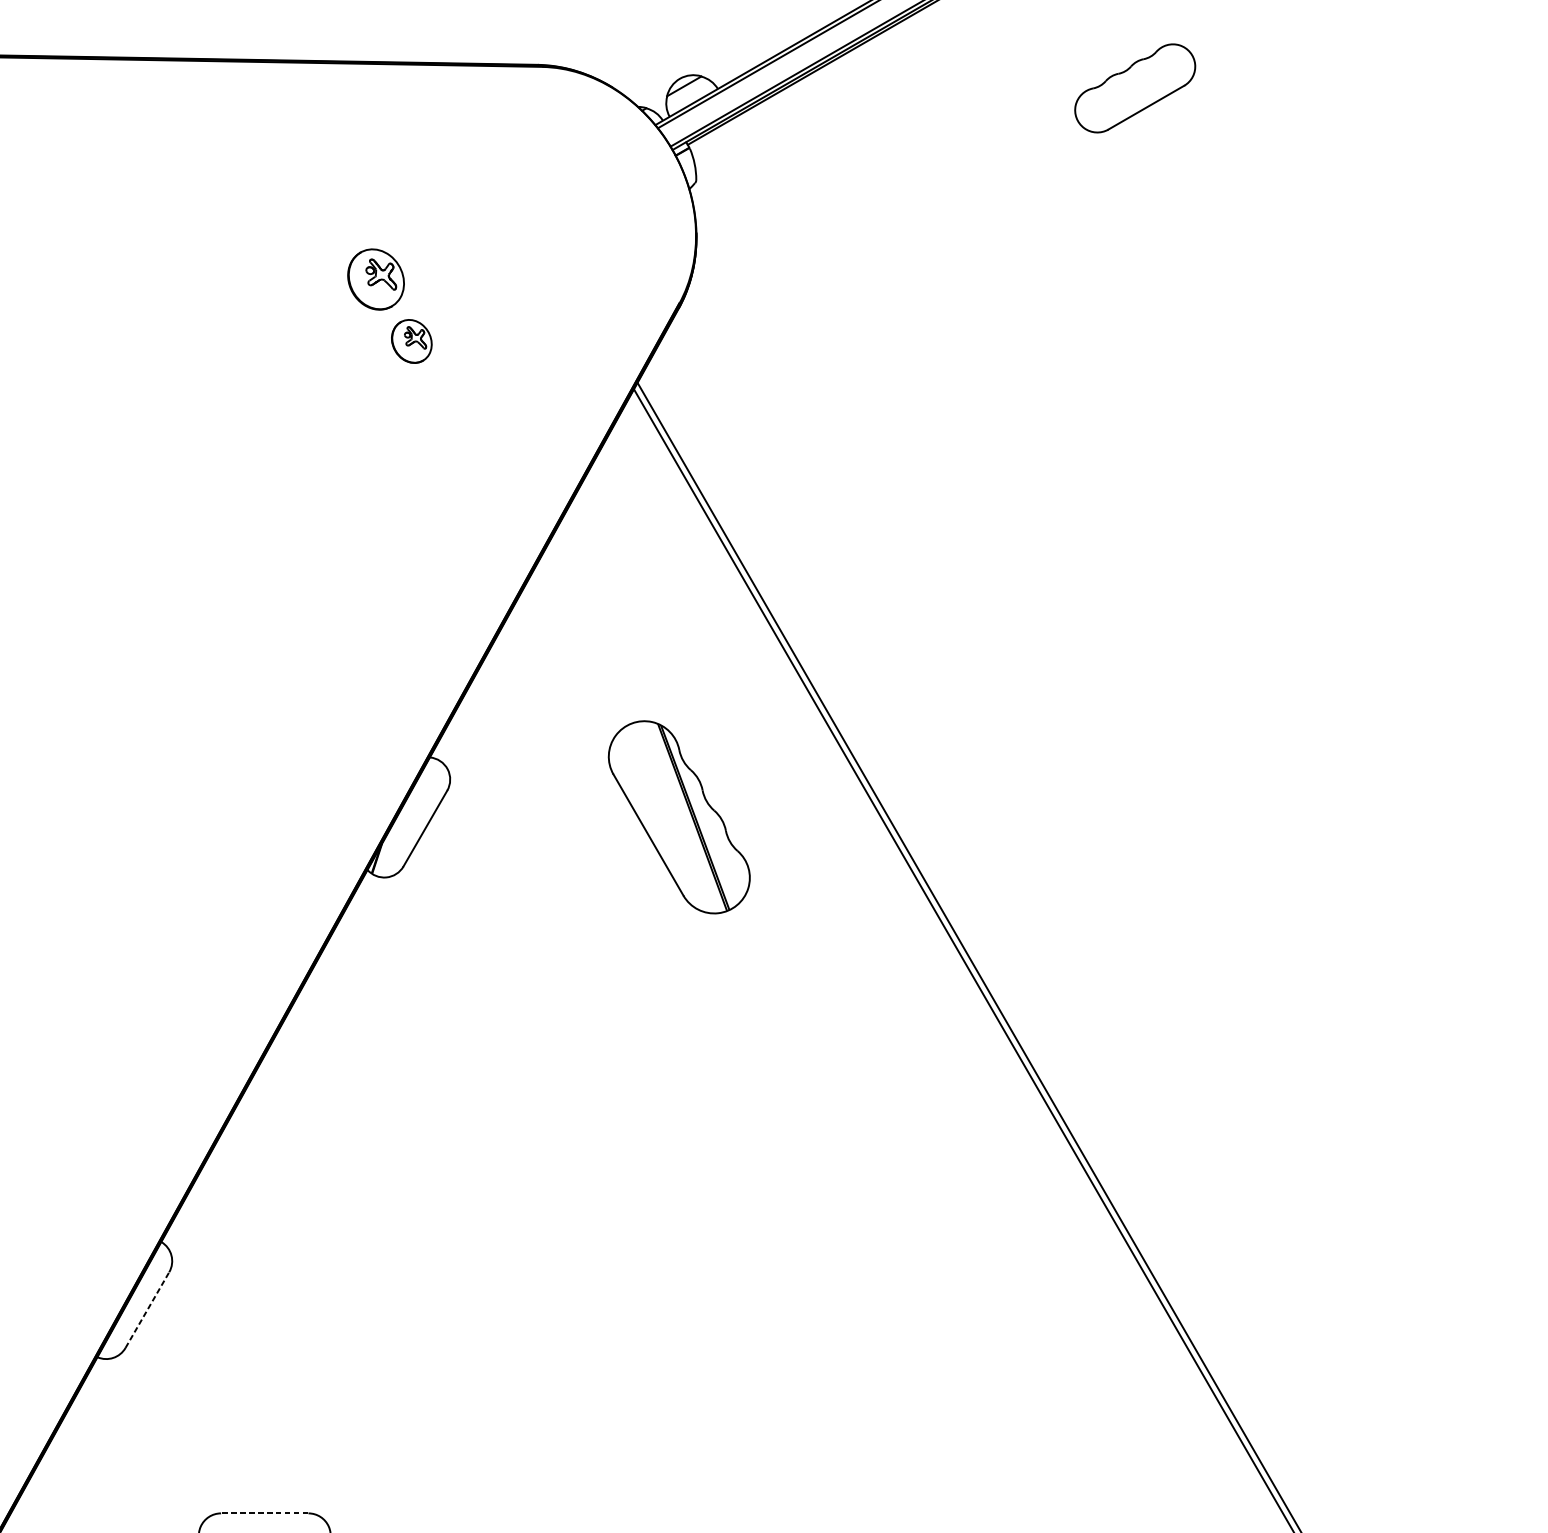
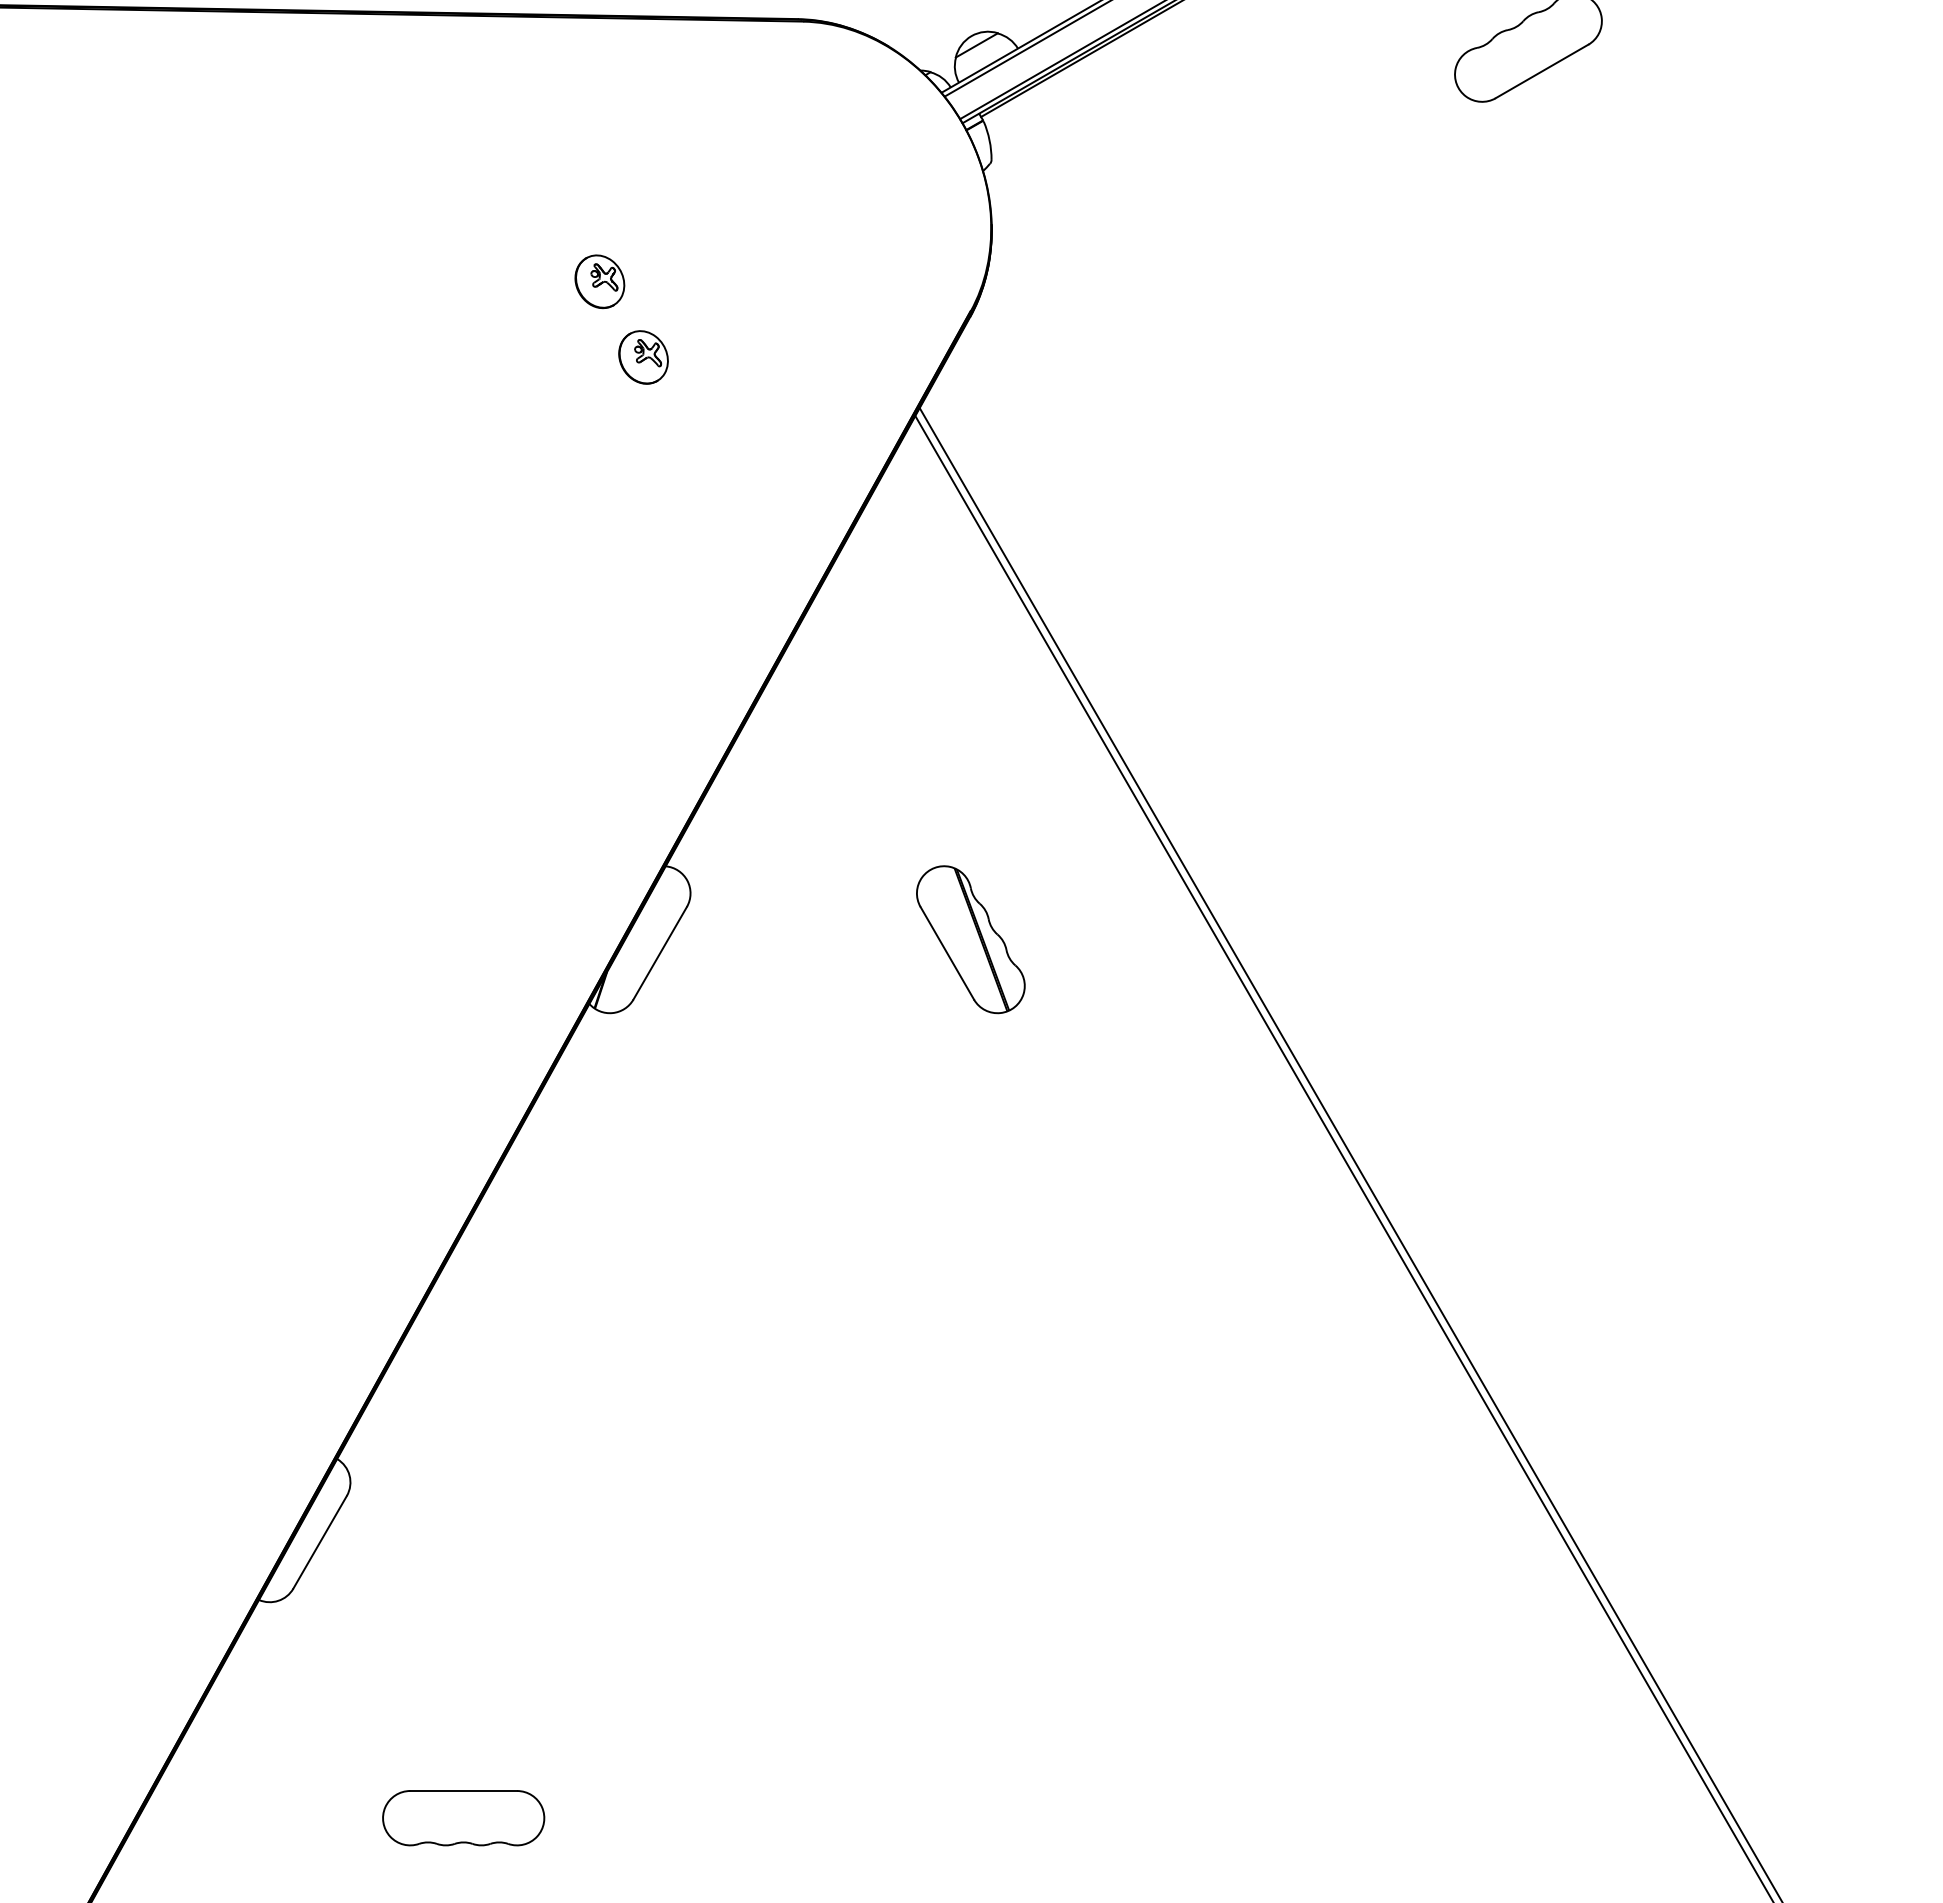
part: (375, 279) -> (599, 281), size x0.71
part: (679, 817) -> (970, 939), size x0.62
line: (147, 1309) -> (320, 1541), dashed -> solid
line: (264, 1513) -> (463, 1791), dashed -> solid

